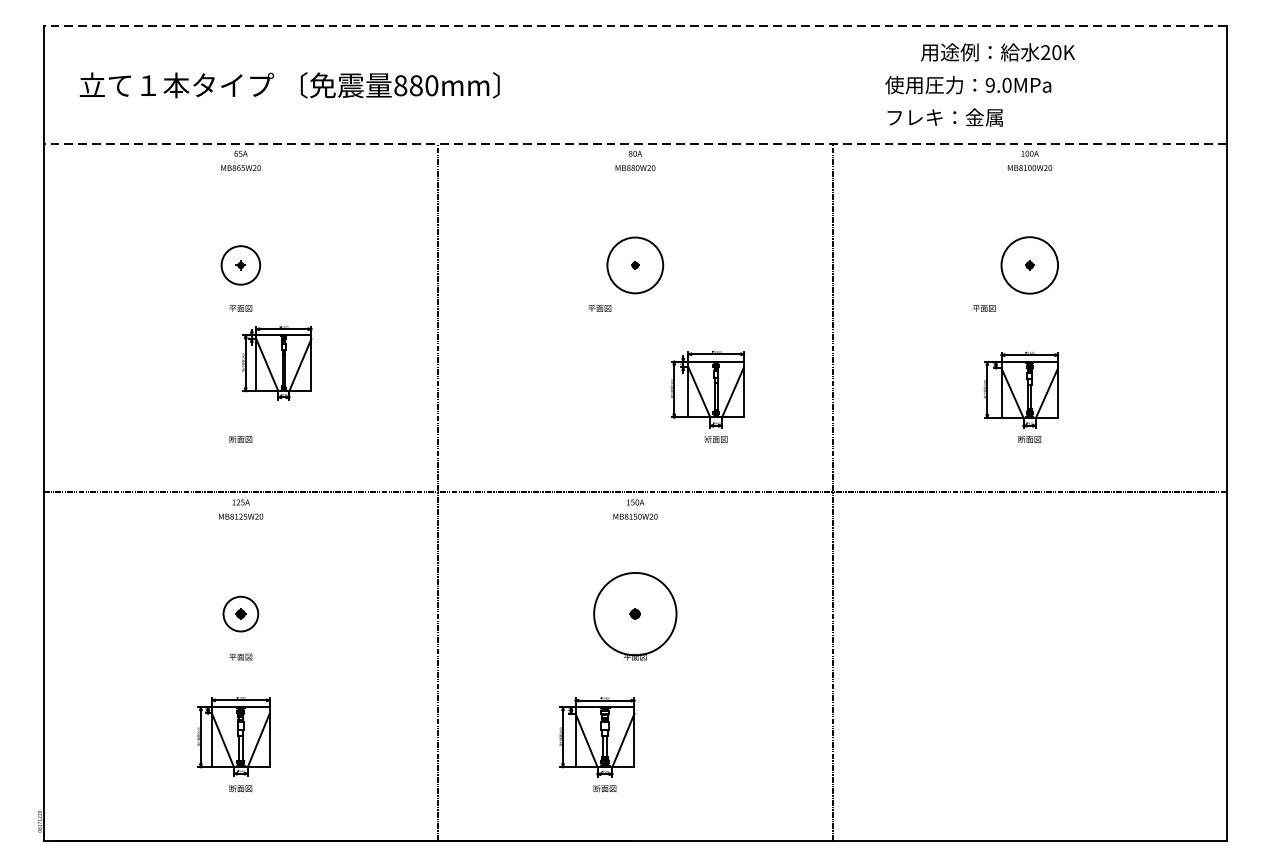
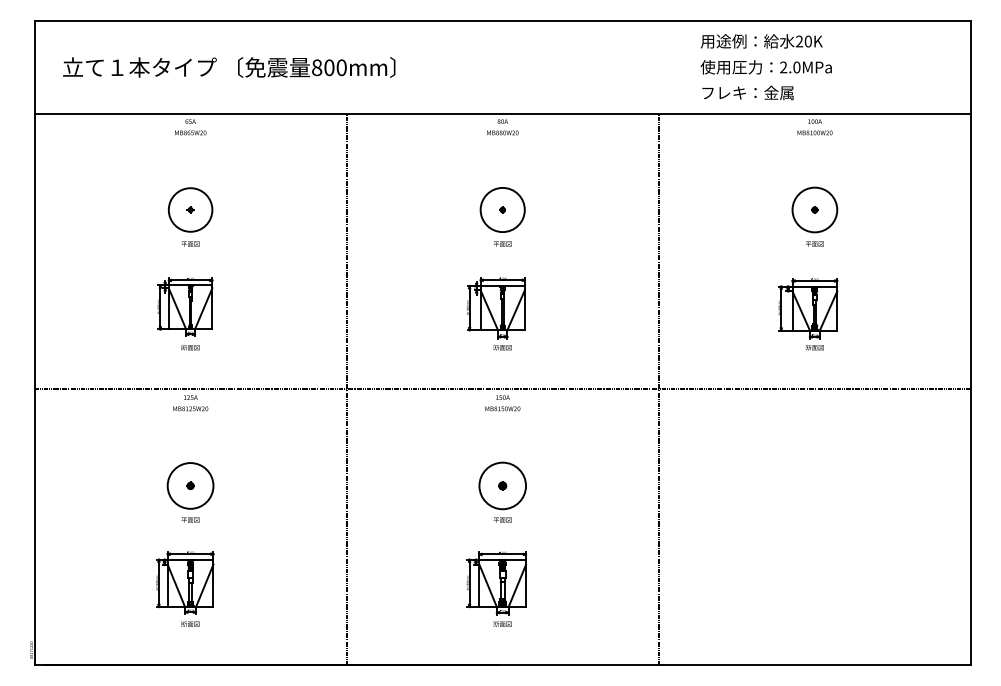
line: (635, 25) -> (502, 20), dashed -> solid
text: (997, 52) -> (761, 41), moved
text: (416, 85) -> (329, 67), 880mm -> 800mm
text: (990, 85) -> (783, 67), 9.0MPa -> 2.0MPa
line: (635, 143) -> (502, 113), dashed -> solid
circle: (240, 264) -> (190, 209), size x1.43
text: (599, 307) -> (502, 243), moved
text: (983, 307) -> (814, 243), moved
part: (277, 362) -> (185, 306), moved
part: (708, 396) -> (496, 313), moved
circle: (240, 613) -> (190, 485), size x1.67
circle: (635, 613) -> (502, 485), size x0.71
part: (597, 743) -> (496, 588), moved

